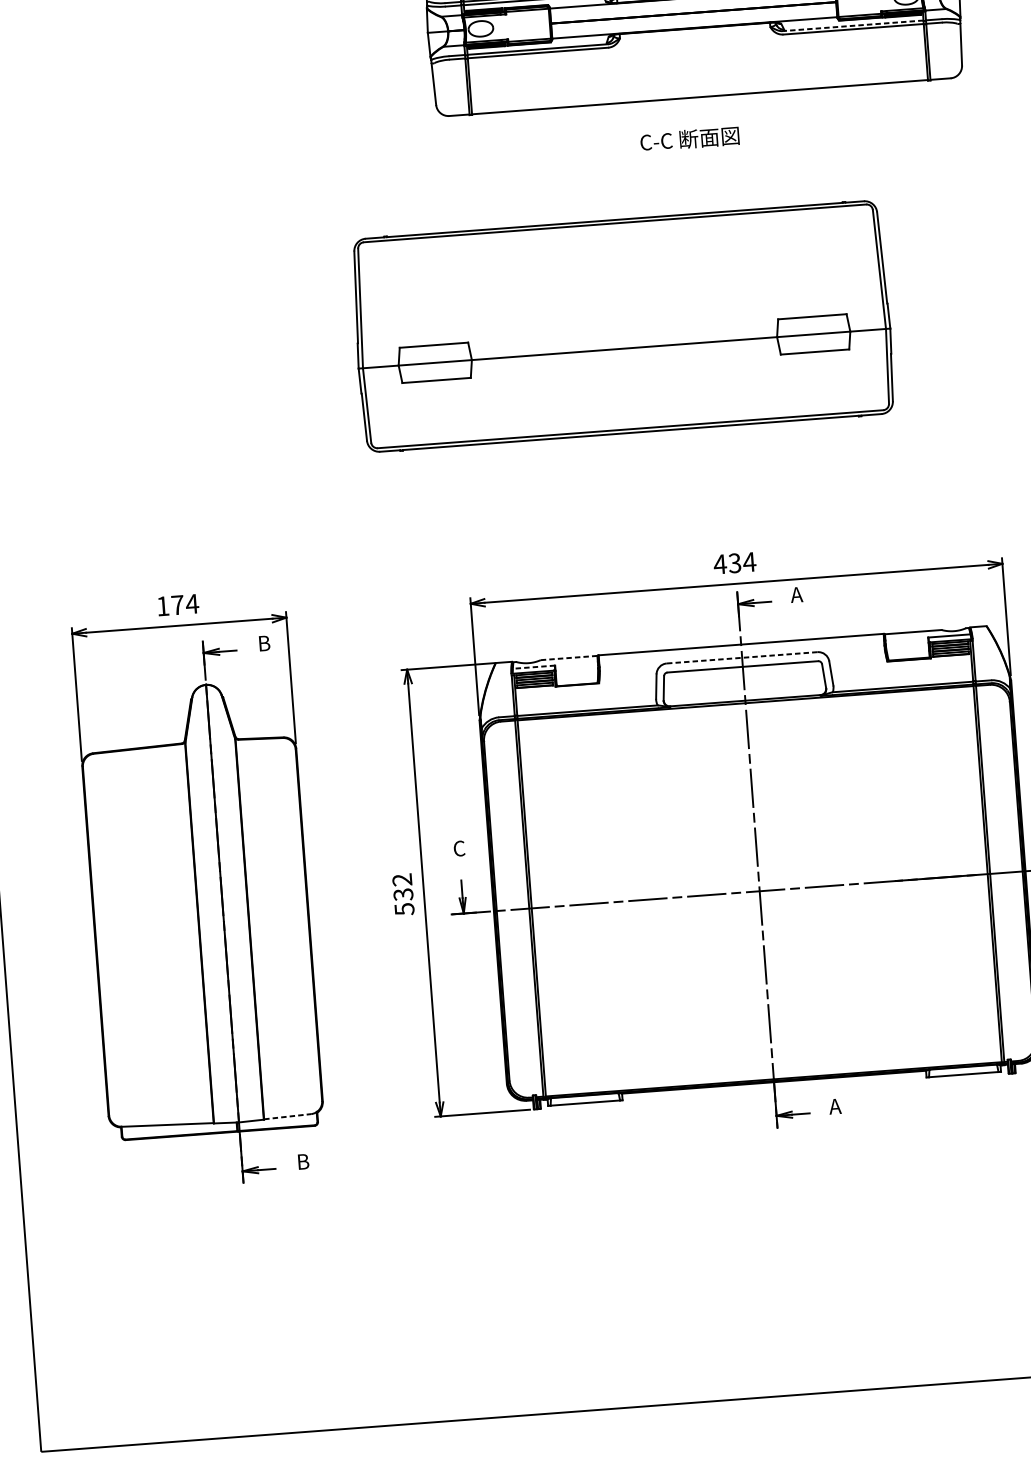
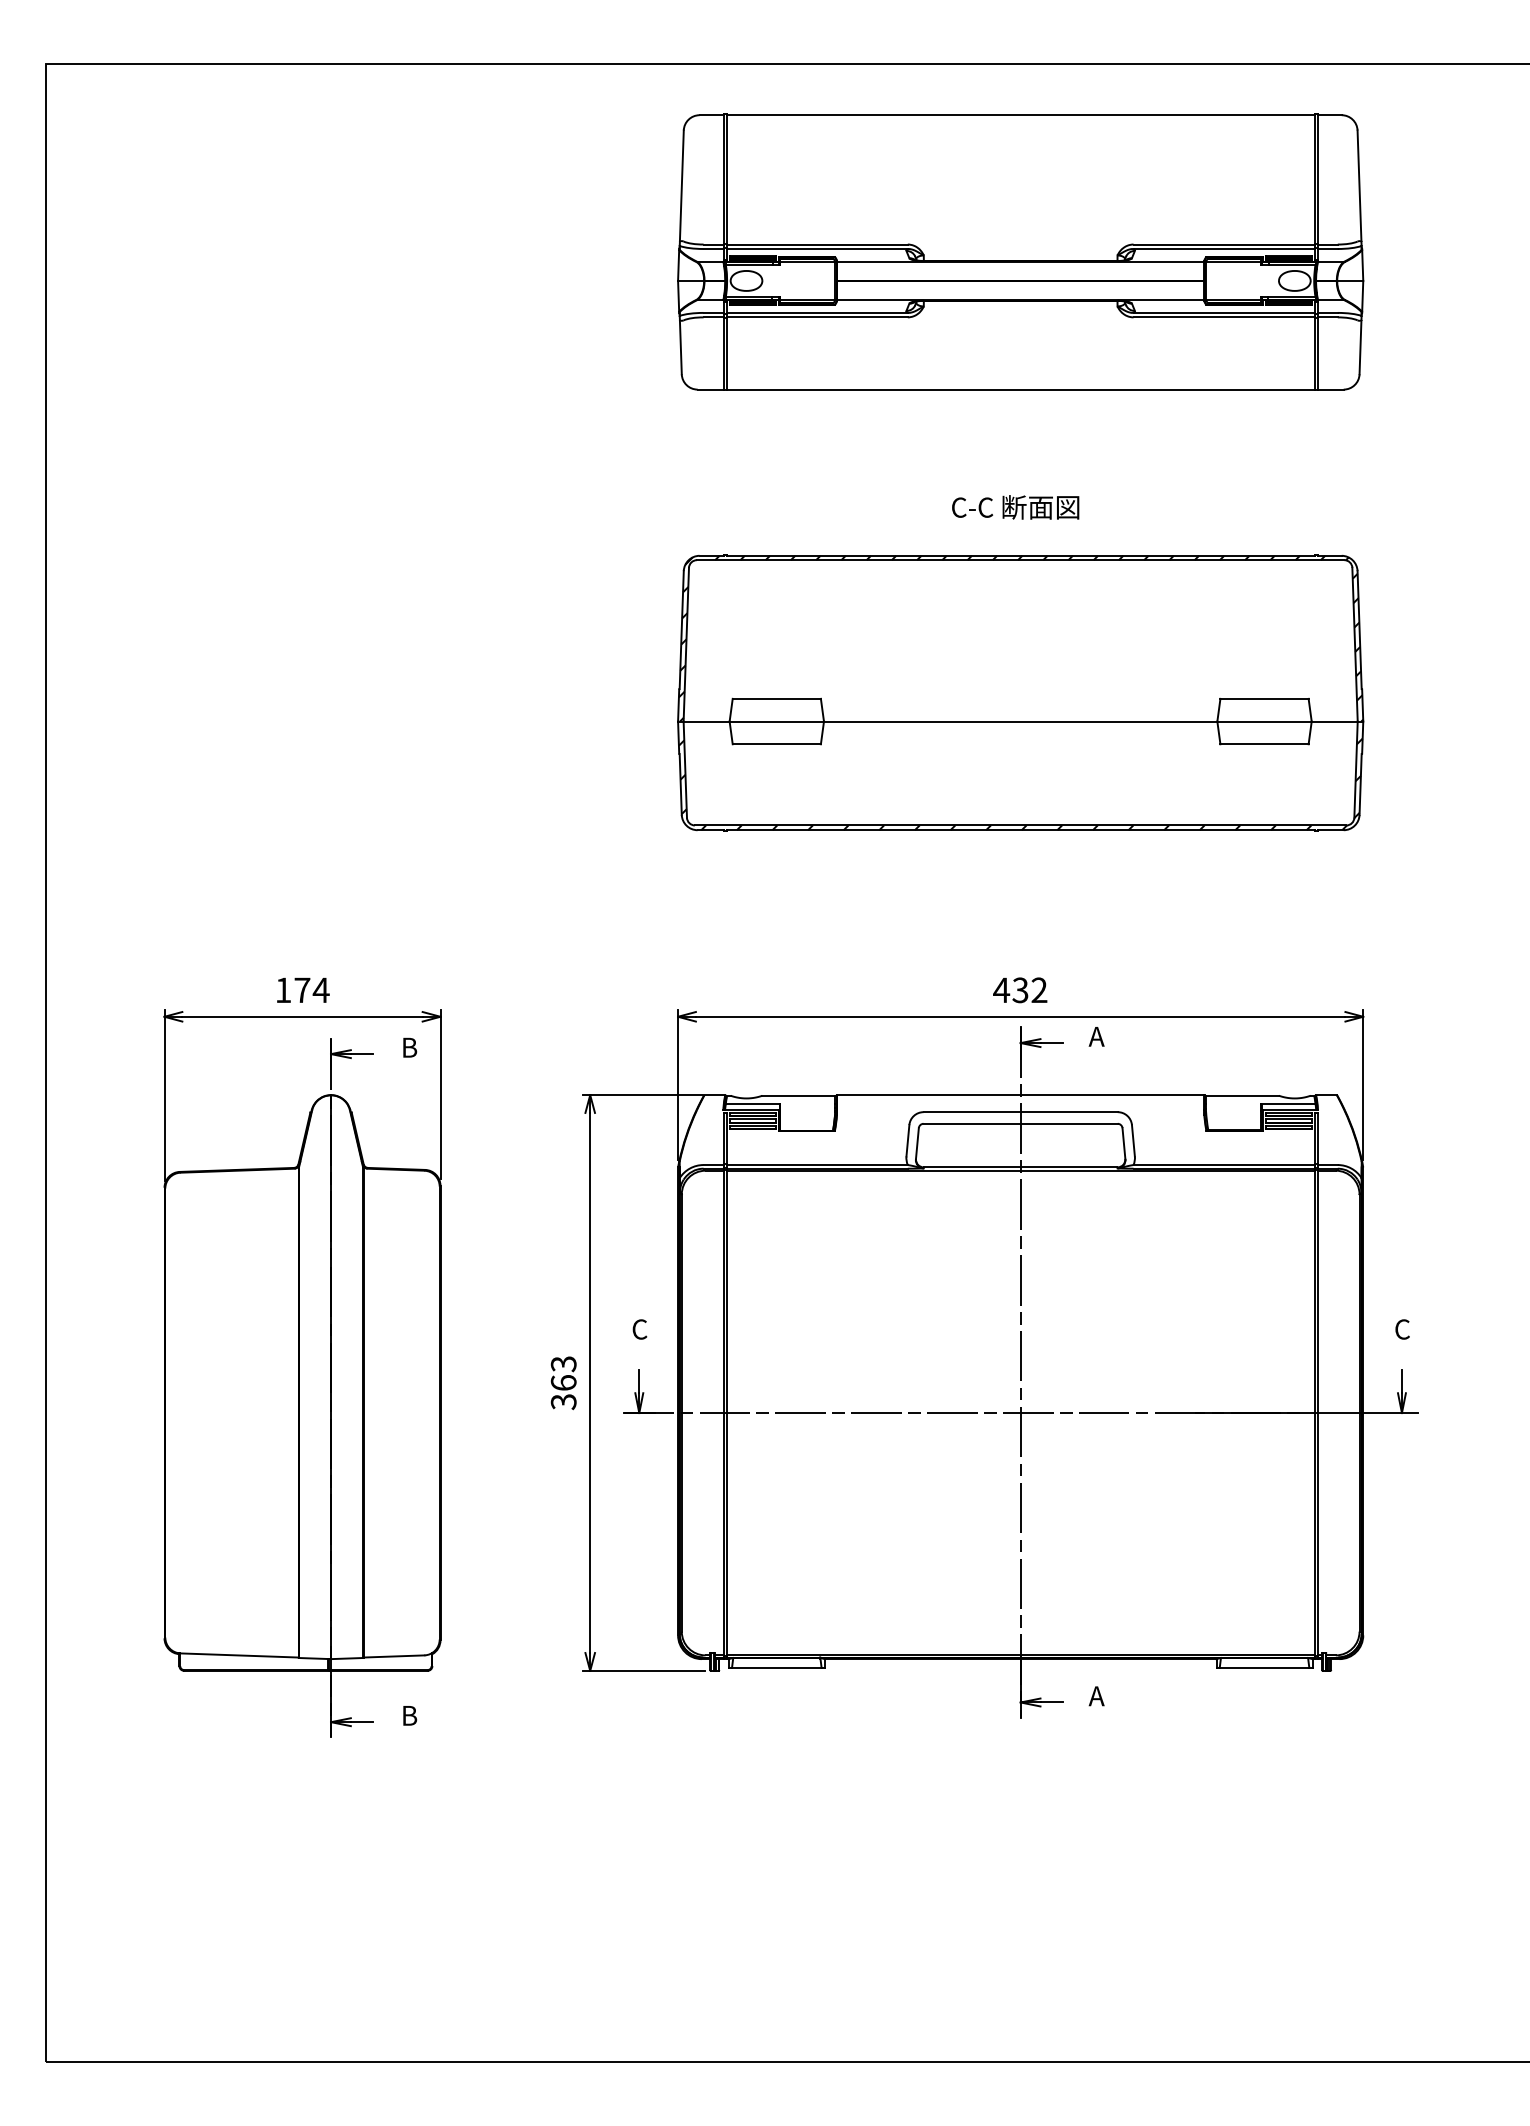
line: (852, 25) -> (1223, 312), dashed -> solid
text: (689, 139) -> (1015, 507), moved
part: (622, 326) -> (1020, 692), moved
text: (748, 561) -> (1038, 989), 434 -> 432
line: (568, 657) -> (798, 1095), dashed -> solid
line: (742, 658) -> (1020, 1112), dashed -> solid
line: (533, 667) -> (752, 1104), dashed -> solid
text: (403, 894) -> (563, 1382), 532 -> 363
line: (288, 1116) -> (394, 1656), dashed -> solid

